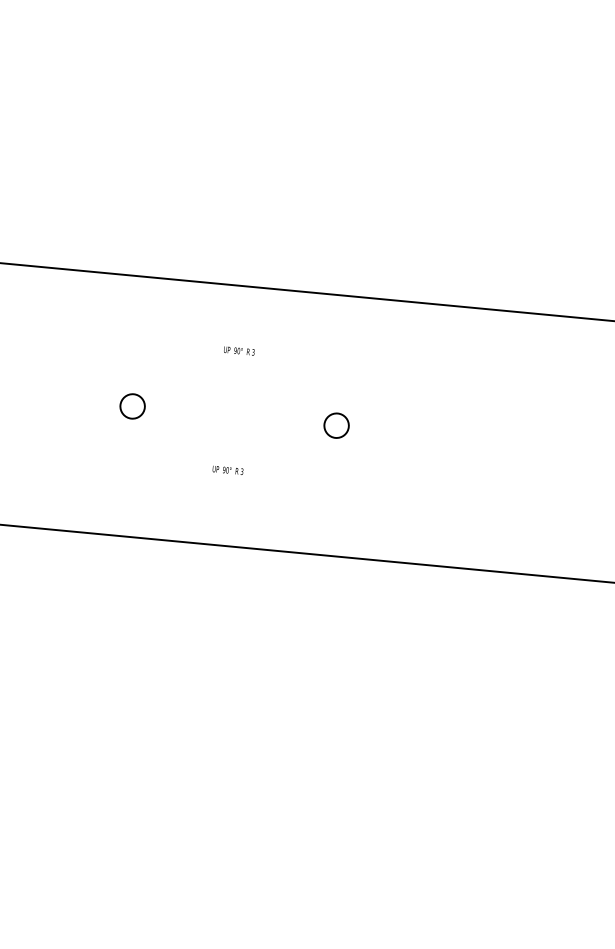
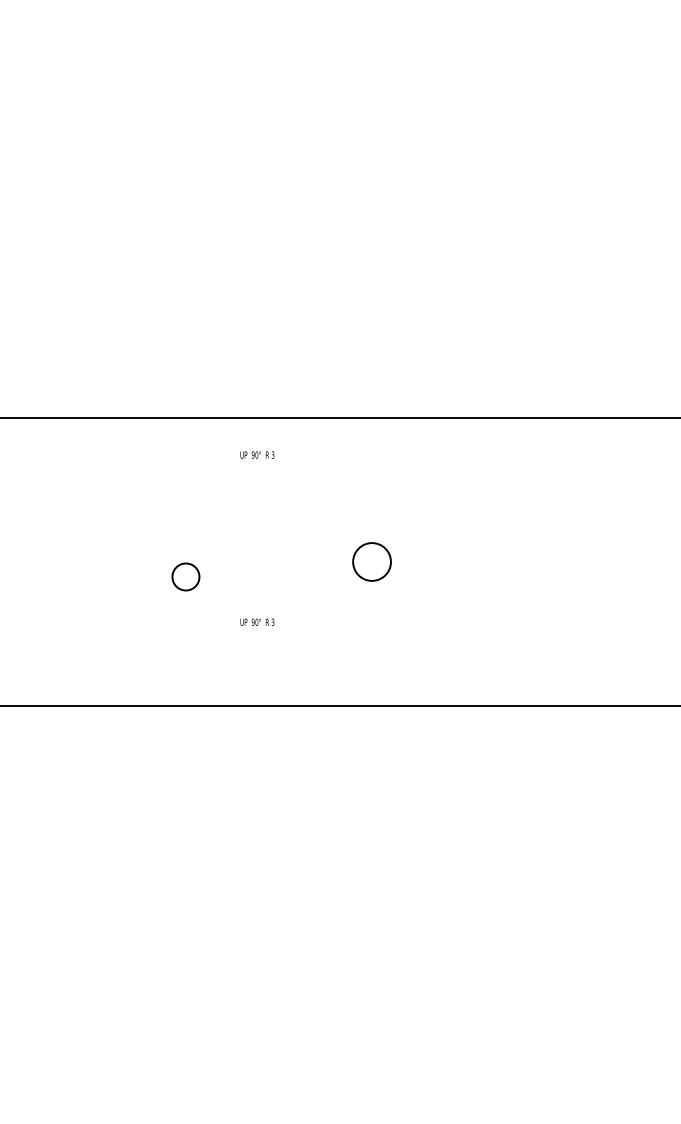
text: (239, 350) -> (257, 454), moved
circle: (132, 405) -> (185, 576), moved
circle: (336, 425) -> (371, 561), size x1.4

